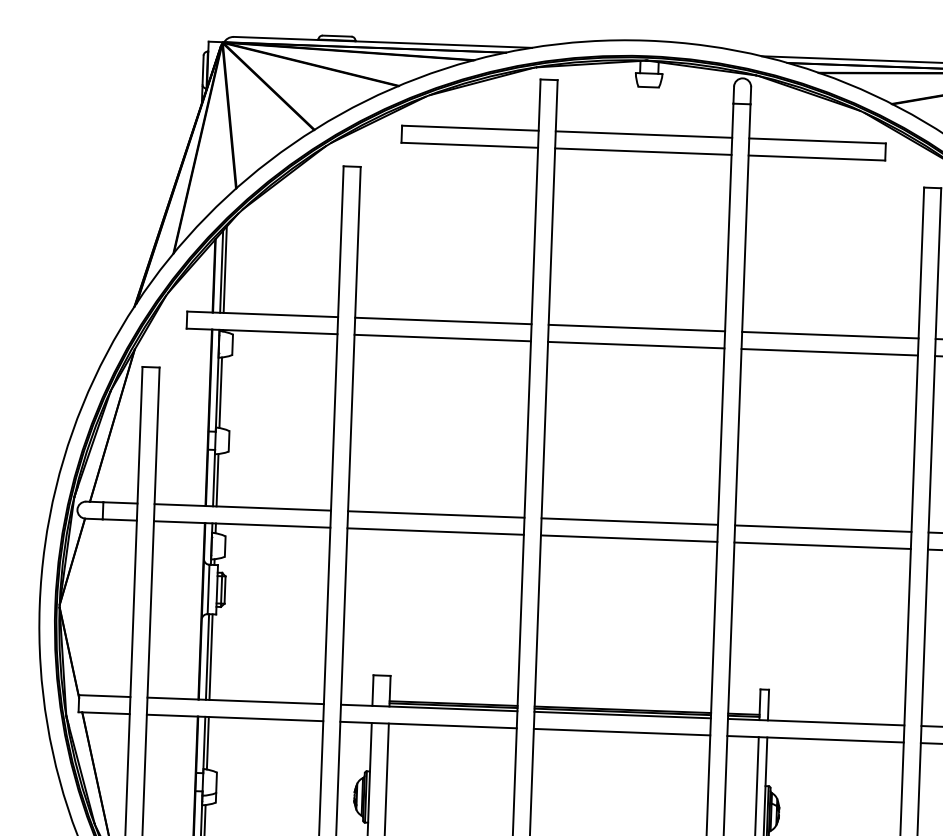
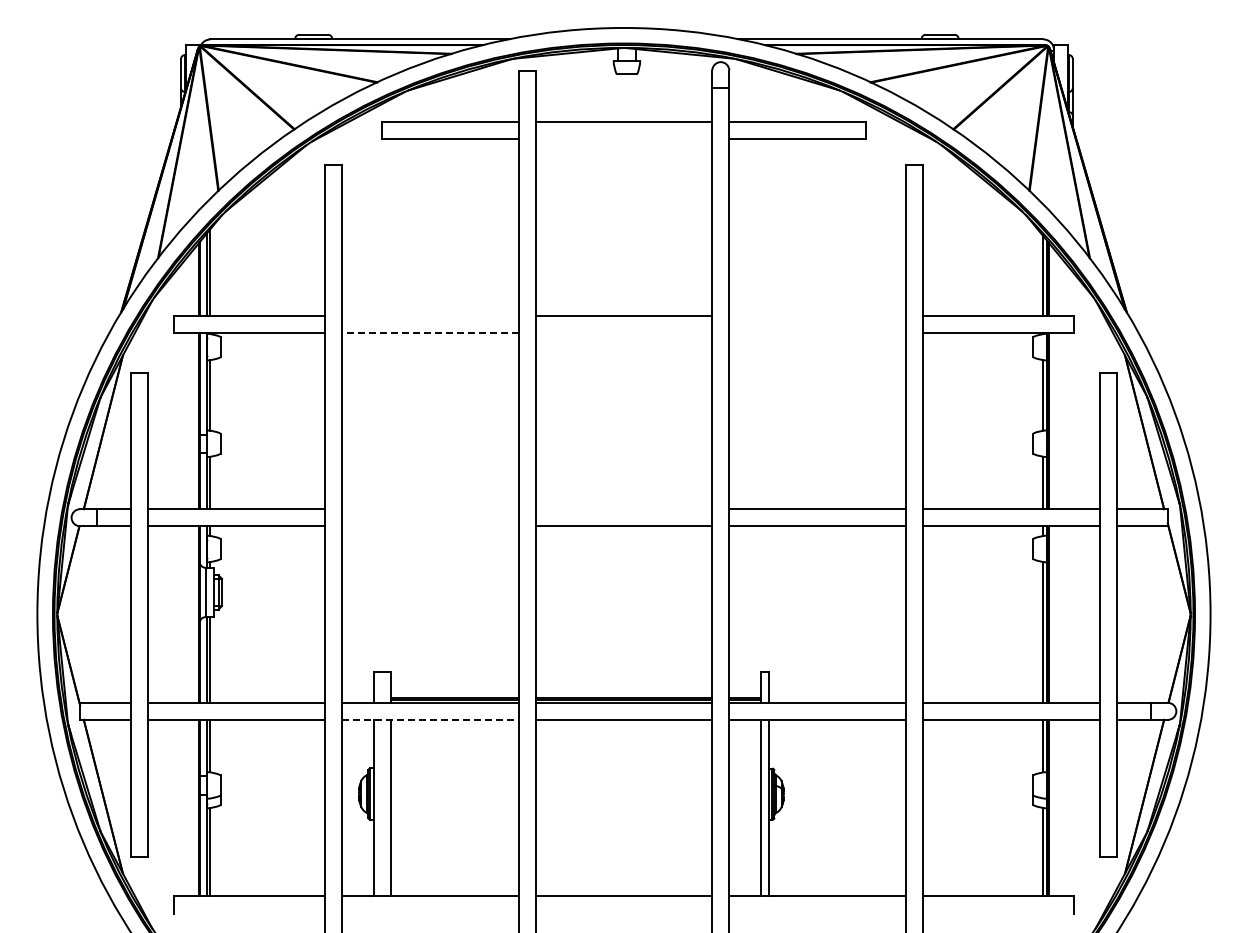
line: (642, 152) -> (623, 139), removed
line: (443, 320) -> (430, 315), removed
line: (830, 335) -> (817, 315), removed
line: (441, 337) -> (429, 332), solid -> dashed
line: (635, 344) -> (623, 332), removed
line: (829, 352) -> (817, 332), removed
line: (436, 514) -> (430, 509), removed
line: (629, 521) -> (623, 509), removed
line: (435, 531) -> (430, 526), removed
line: (428, 724) -> (430, 719), solid -> dashed

